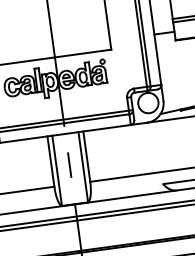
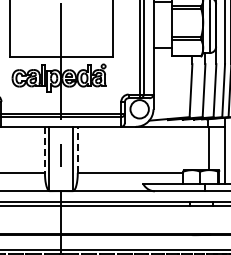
line: (86, 156) -> (77, 149), solid -> dashed
line: (50, 162) -> (44, 150), solid -> dashed

